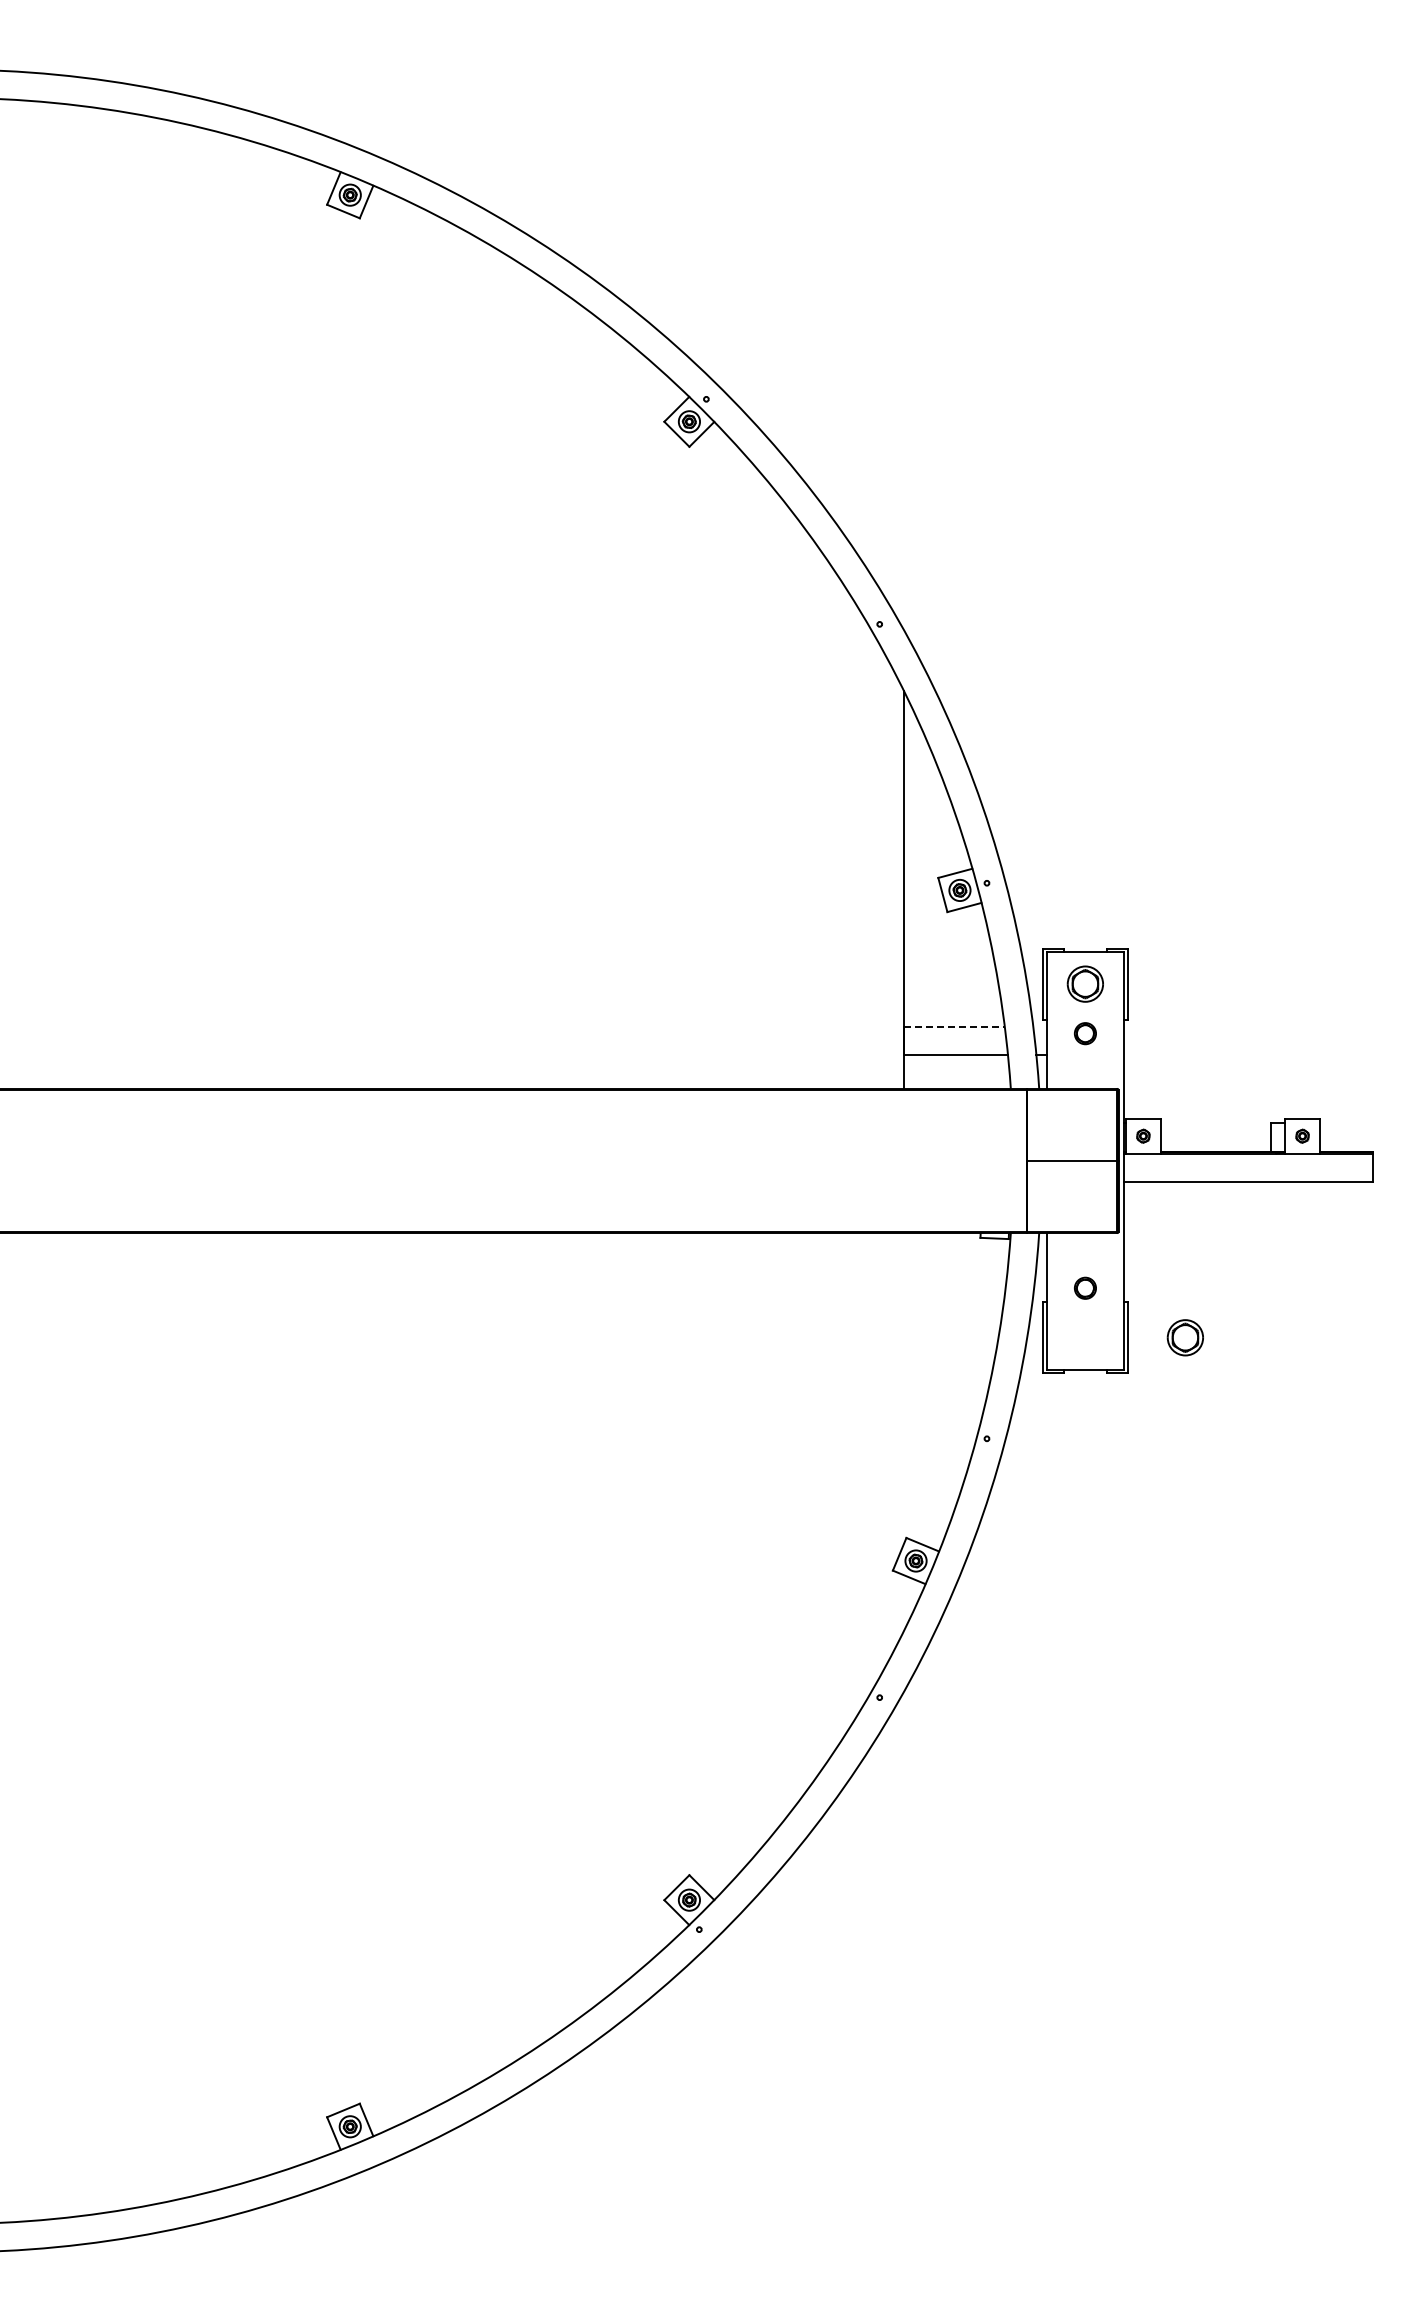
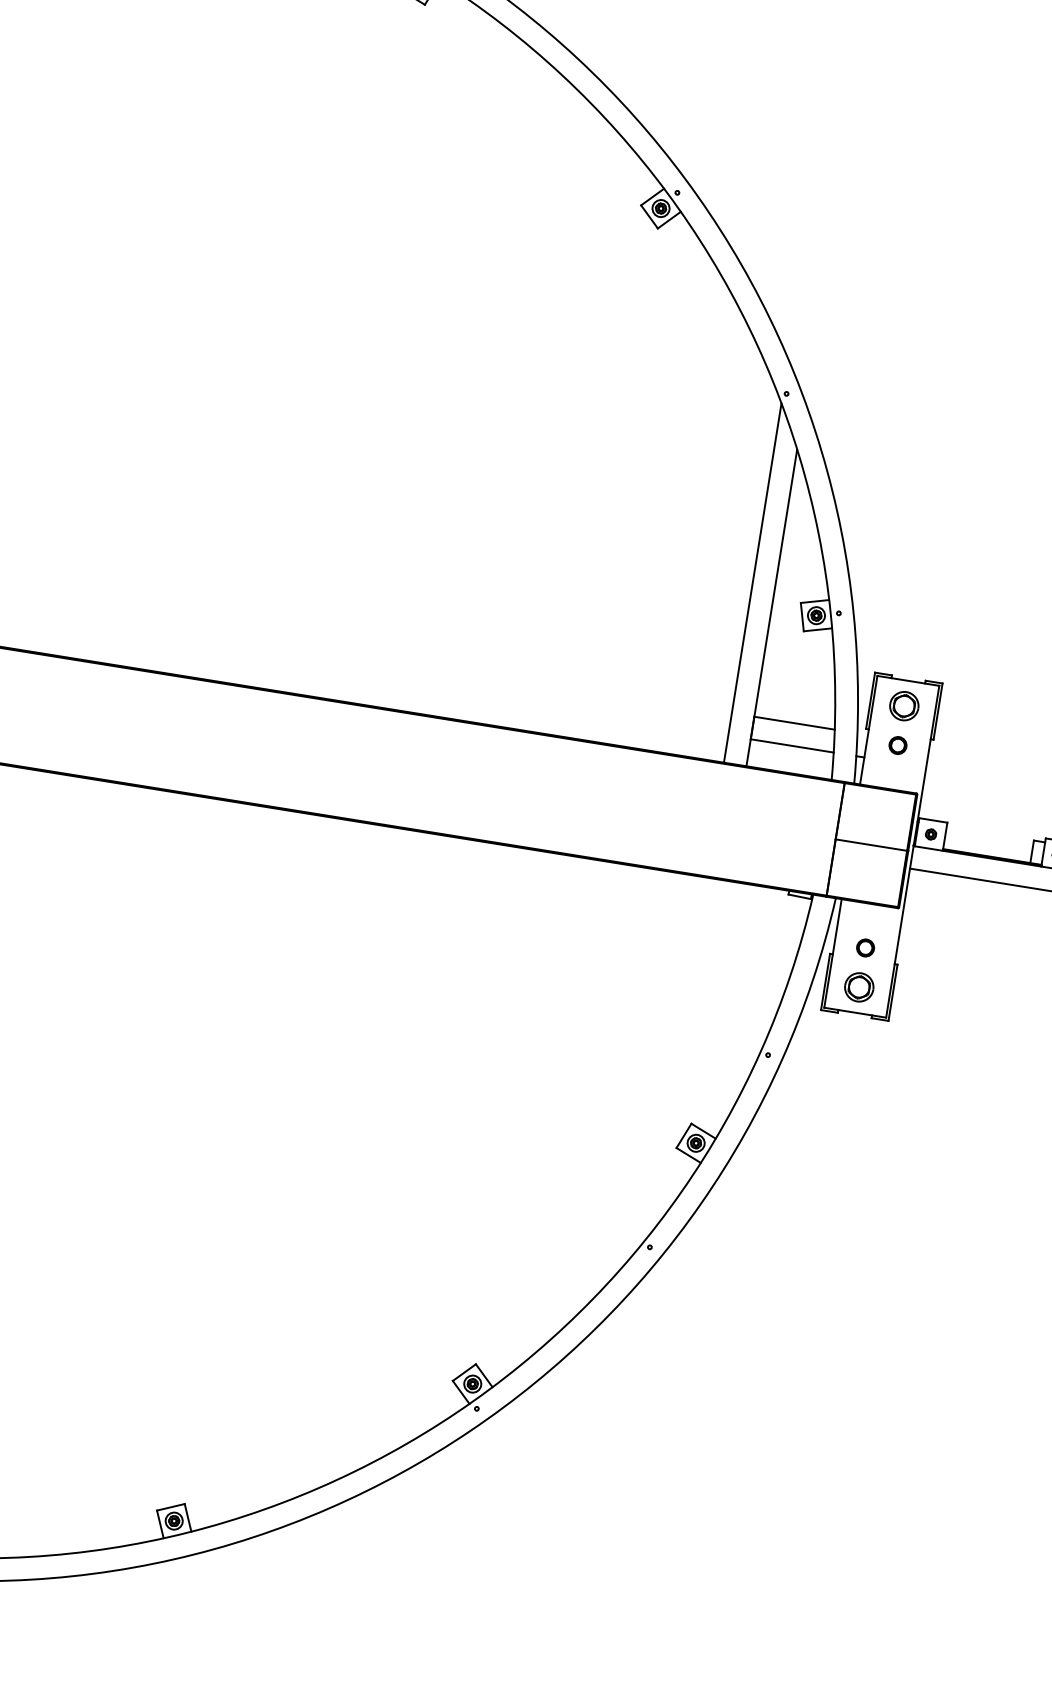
line: (875, 862) -> (752, 582), added
line: (954, 1026) -> (794, 723), dashed -> solid
part: (1184, 1337) -> (858, 987), moved

